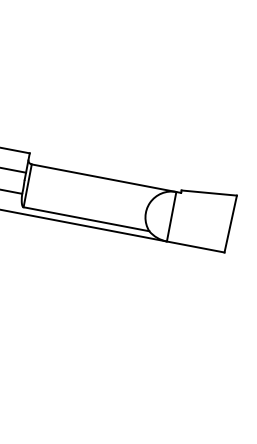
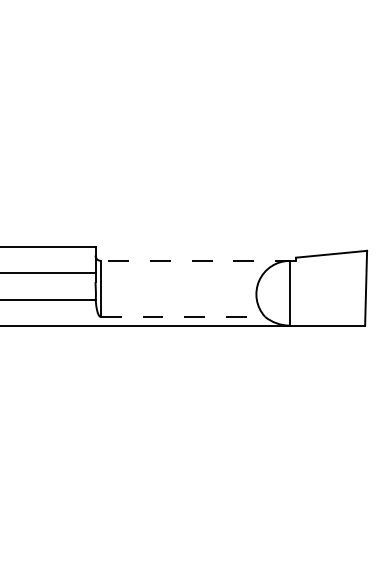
line: (106, 178) -> (198, 260), solid -> dashed
line: (86, 219) -> (183, 316), solid -> dashed

